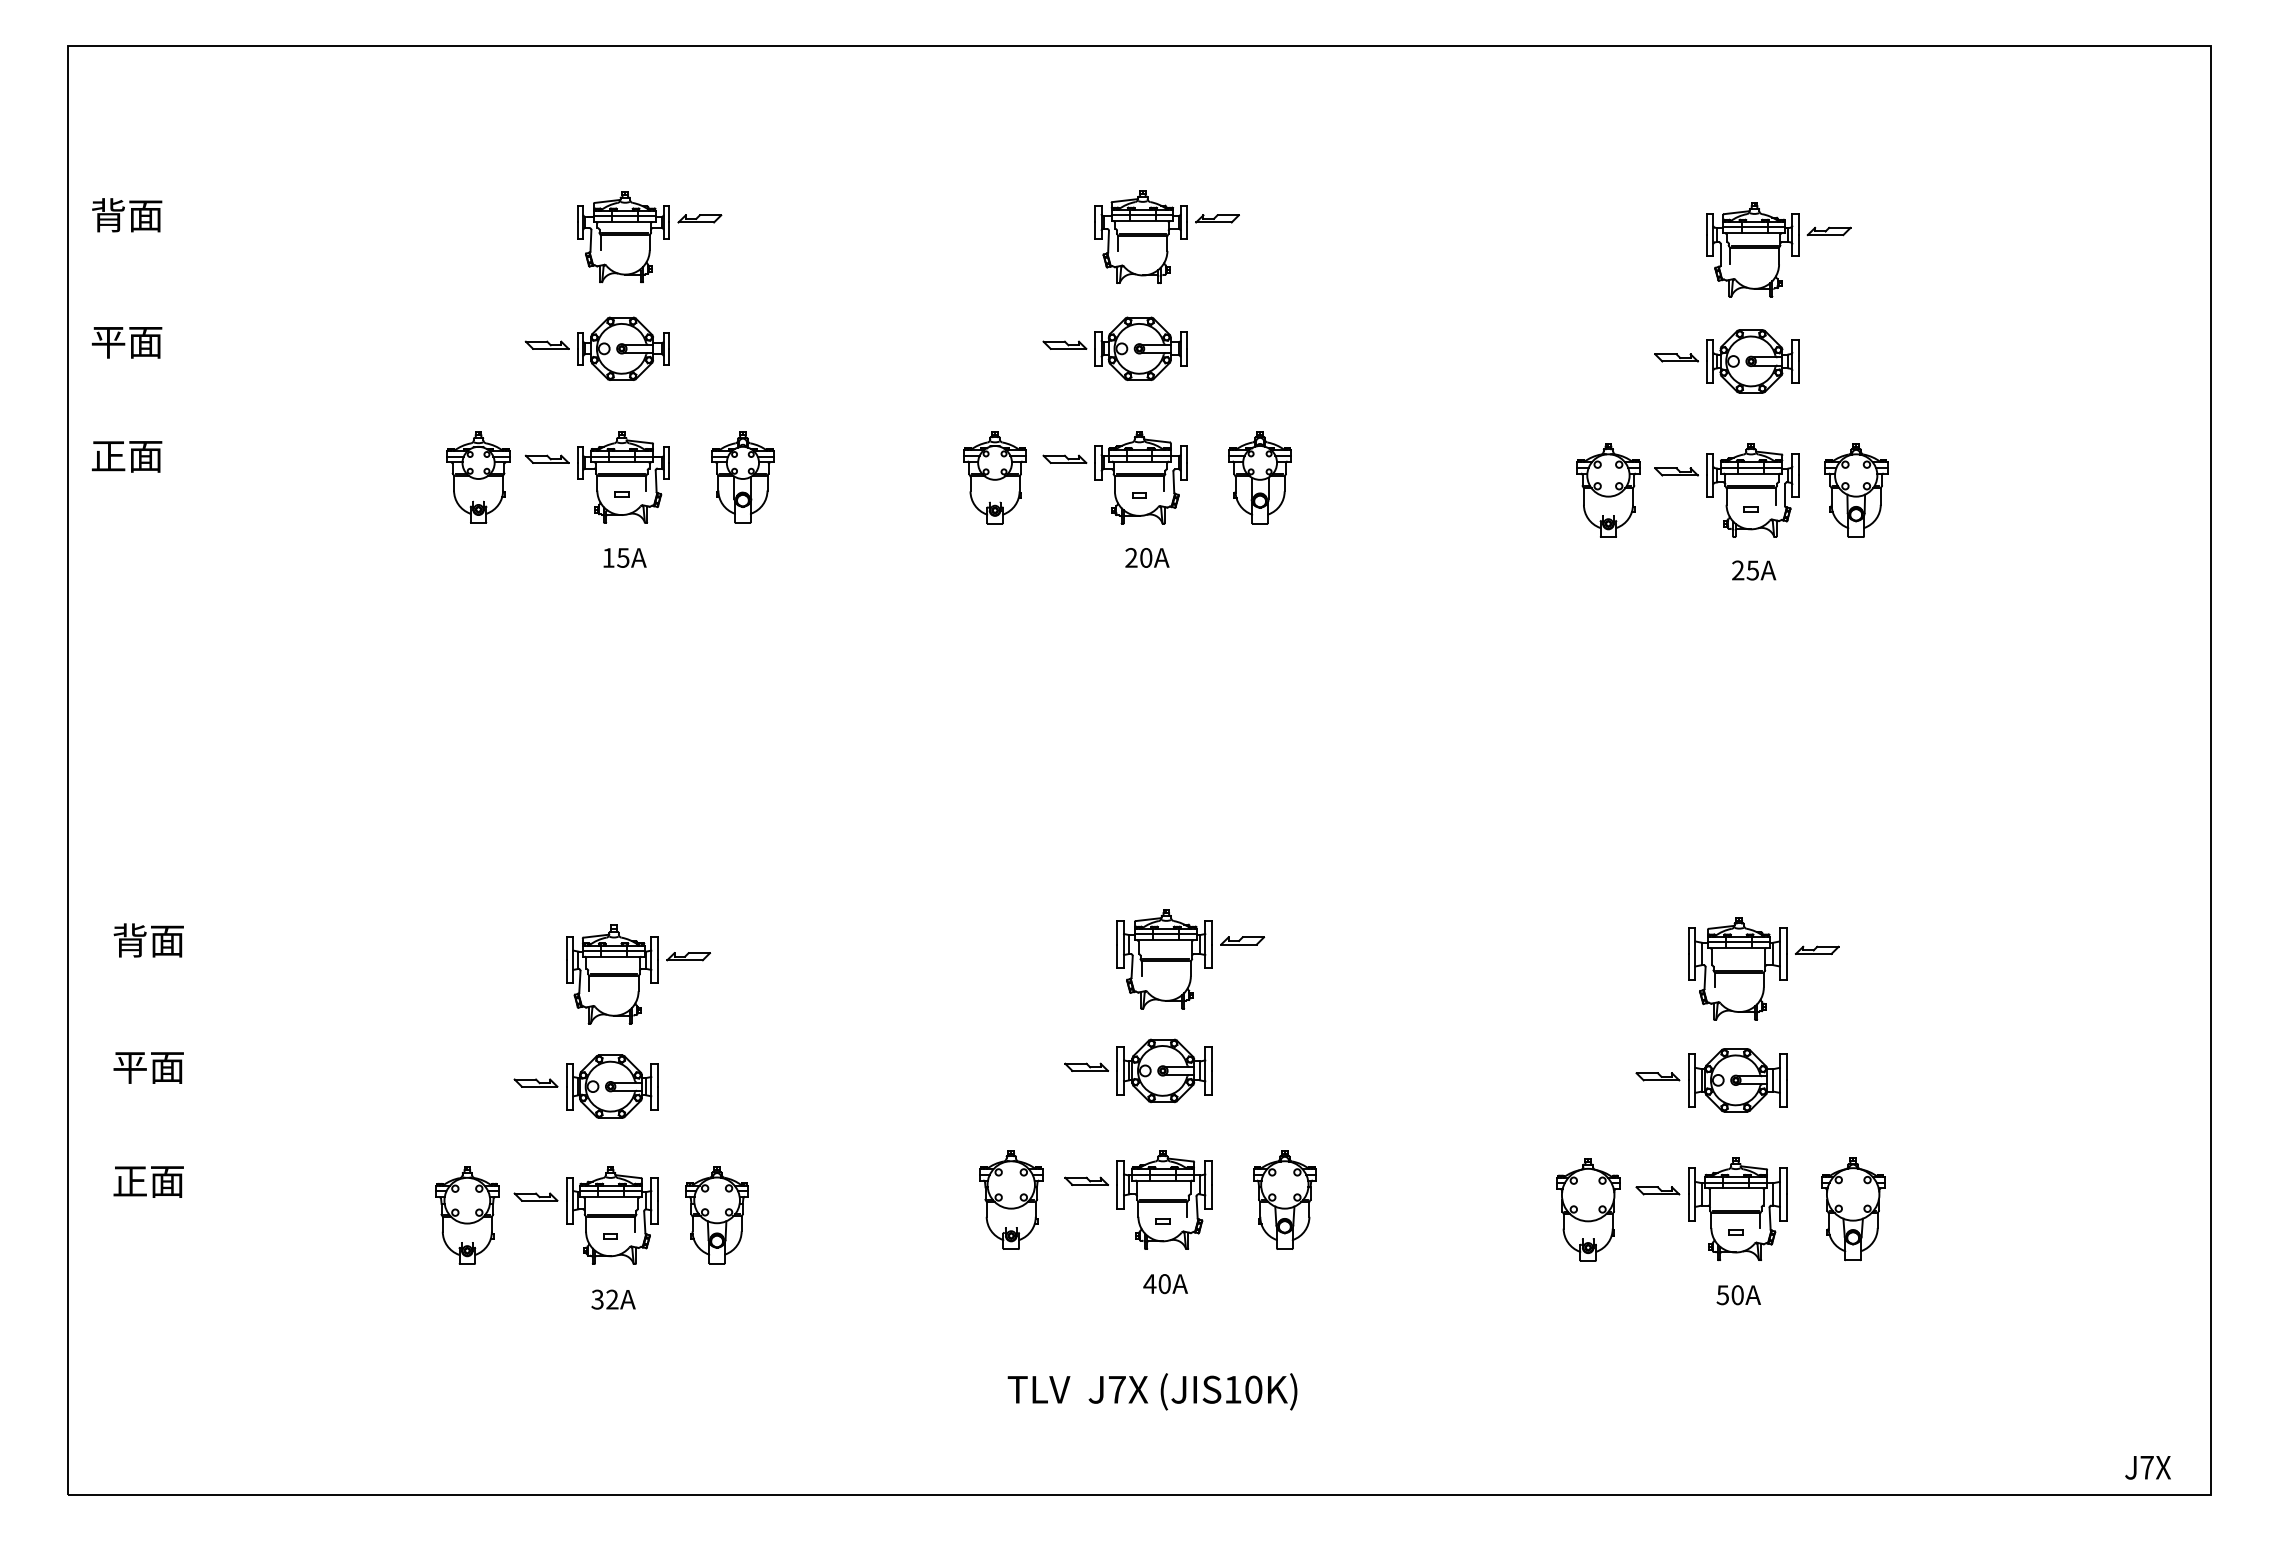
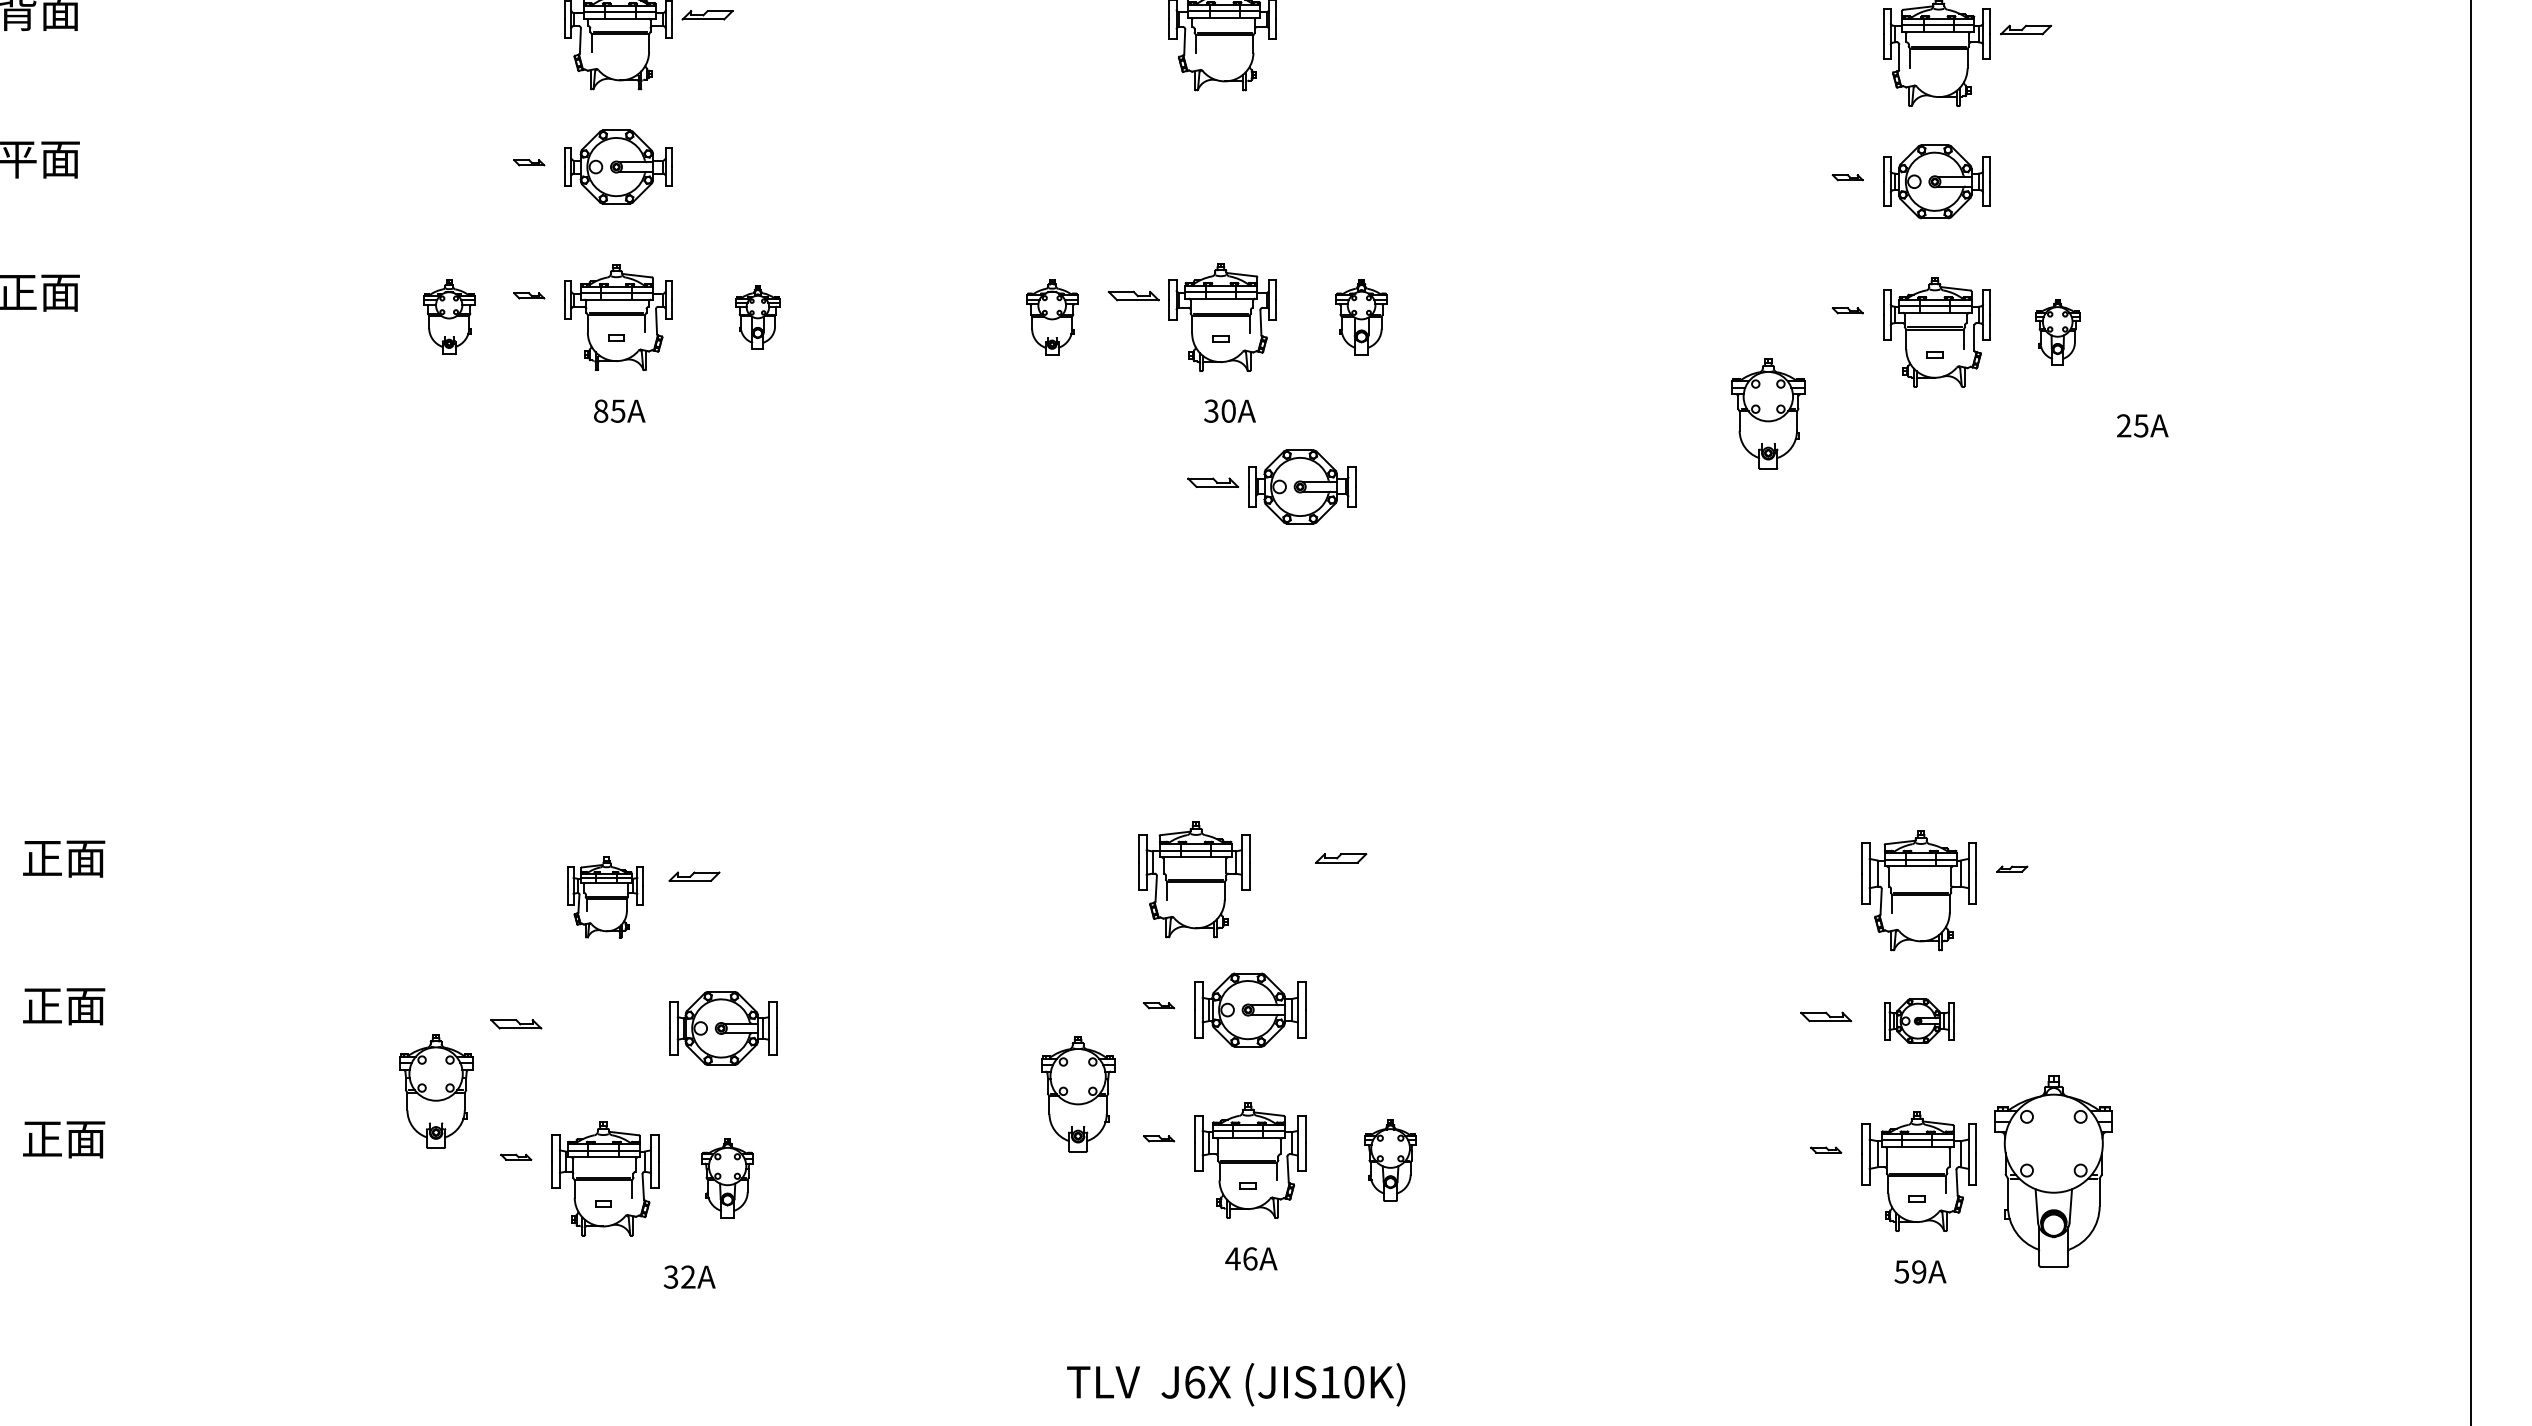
part: (1217, 218) -> (1311, 14), removed
part: (546, 344) -> (528, 161), size x0.6
part: (1114, 348) -> (1271, 486), moved
part: (1676, 357) -> (1847, 177), size x0.6
part: (546, 458) -> (528, 295), size x0.6
part: (1676, 471) -> (1847, 310), size x0.6
part: (478, 477) -> (449, 317), size x0.7
part: (742, 477) -> (757, 317), size x0.6
part: (994, 477) -> (1051, 317), size x0.7
part: (1259, 477) -> (1360, 317), size x0.7
part: (1608, 490) -> (1768, 414), moved
part: (1856, 490) -> (2057, 332), size x0.6
text: (608, 557) -> (600, 410), 15A -> 85A
text: (1131, 557) -> (1211, 410), 20A -> 30A
text: (1754, 570) -> (2143, 425), moved
text: (129, 940) -> (41, 857), 背面 -> 正面
part: (1817, 949) -> (2012, 868), size x0.6
part: (1164, 959) -> (1193, 880), moved
part: (612, 974) -> (605, 897), size x0.7
part: (1086, 1066) -> (1158, 1004), size x0.6
text: (129, 1067) -> (41, 1006), 平面 -> 正面
part: (1737, 1080) -> (1919, 1021), size x0.6
part: (612, 1086) -> (723, 1028), moved
part: (1086, 1180) -> (1158, 1138), size x0.6
part: (1657, 1190) -> (1825, 1149), size x0.6
part: (535, 1196) -> (515, 1156), size x0.6
part: (1011, 1199) -> (1078, 1093), moved
part: (1284, 1199) -> (1390, 1160), size x0.7
part: (1588, 1209) -> (1745, 1171), removed
part: (1853, 1209) -> (2054, 1171), size x1.6
part: (467, 1215) -> (436, 1091), moved
part: (716, 1215) -> (726, 1178), size x0.7
text: (1164, 1283) -> (1250, 1258), 40A -> 46A
text: (1737, 1295) -> (1919, 1272), 50A -> 59A
text: (613, 1299) -> (689, 1276), moved
text: (1117, 1389) -> (1195, 1382), J7X -> J6X

